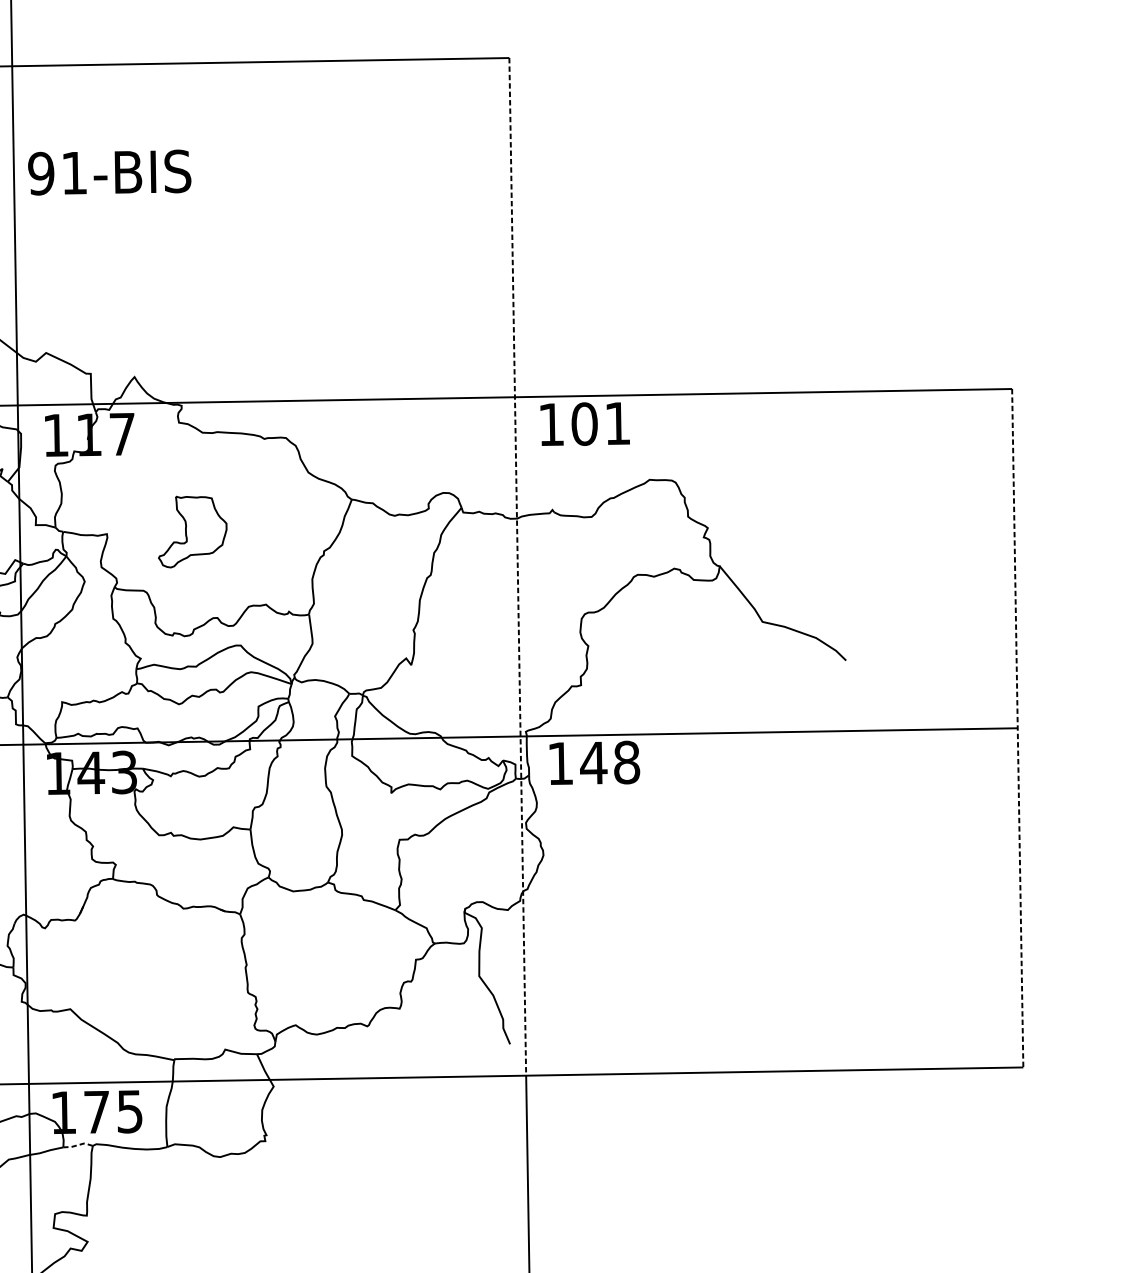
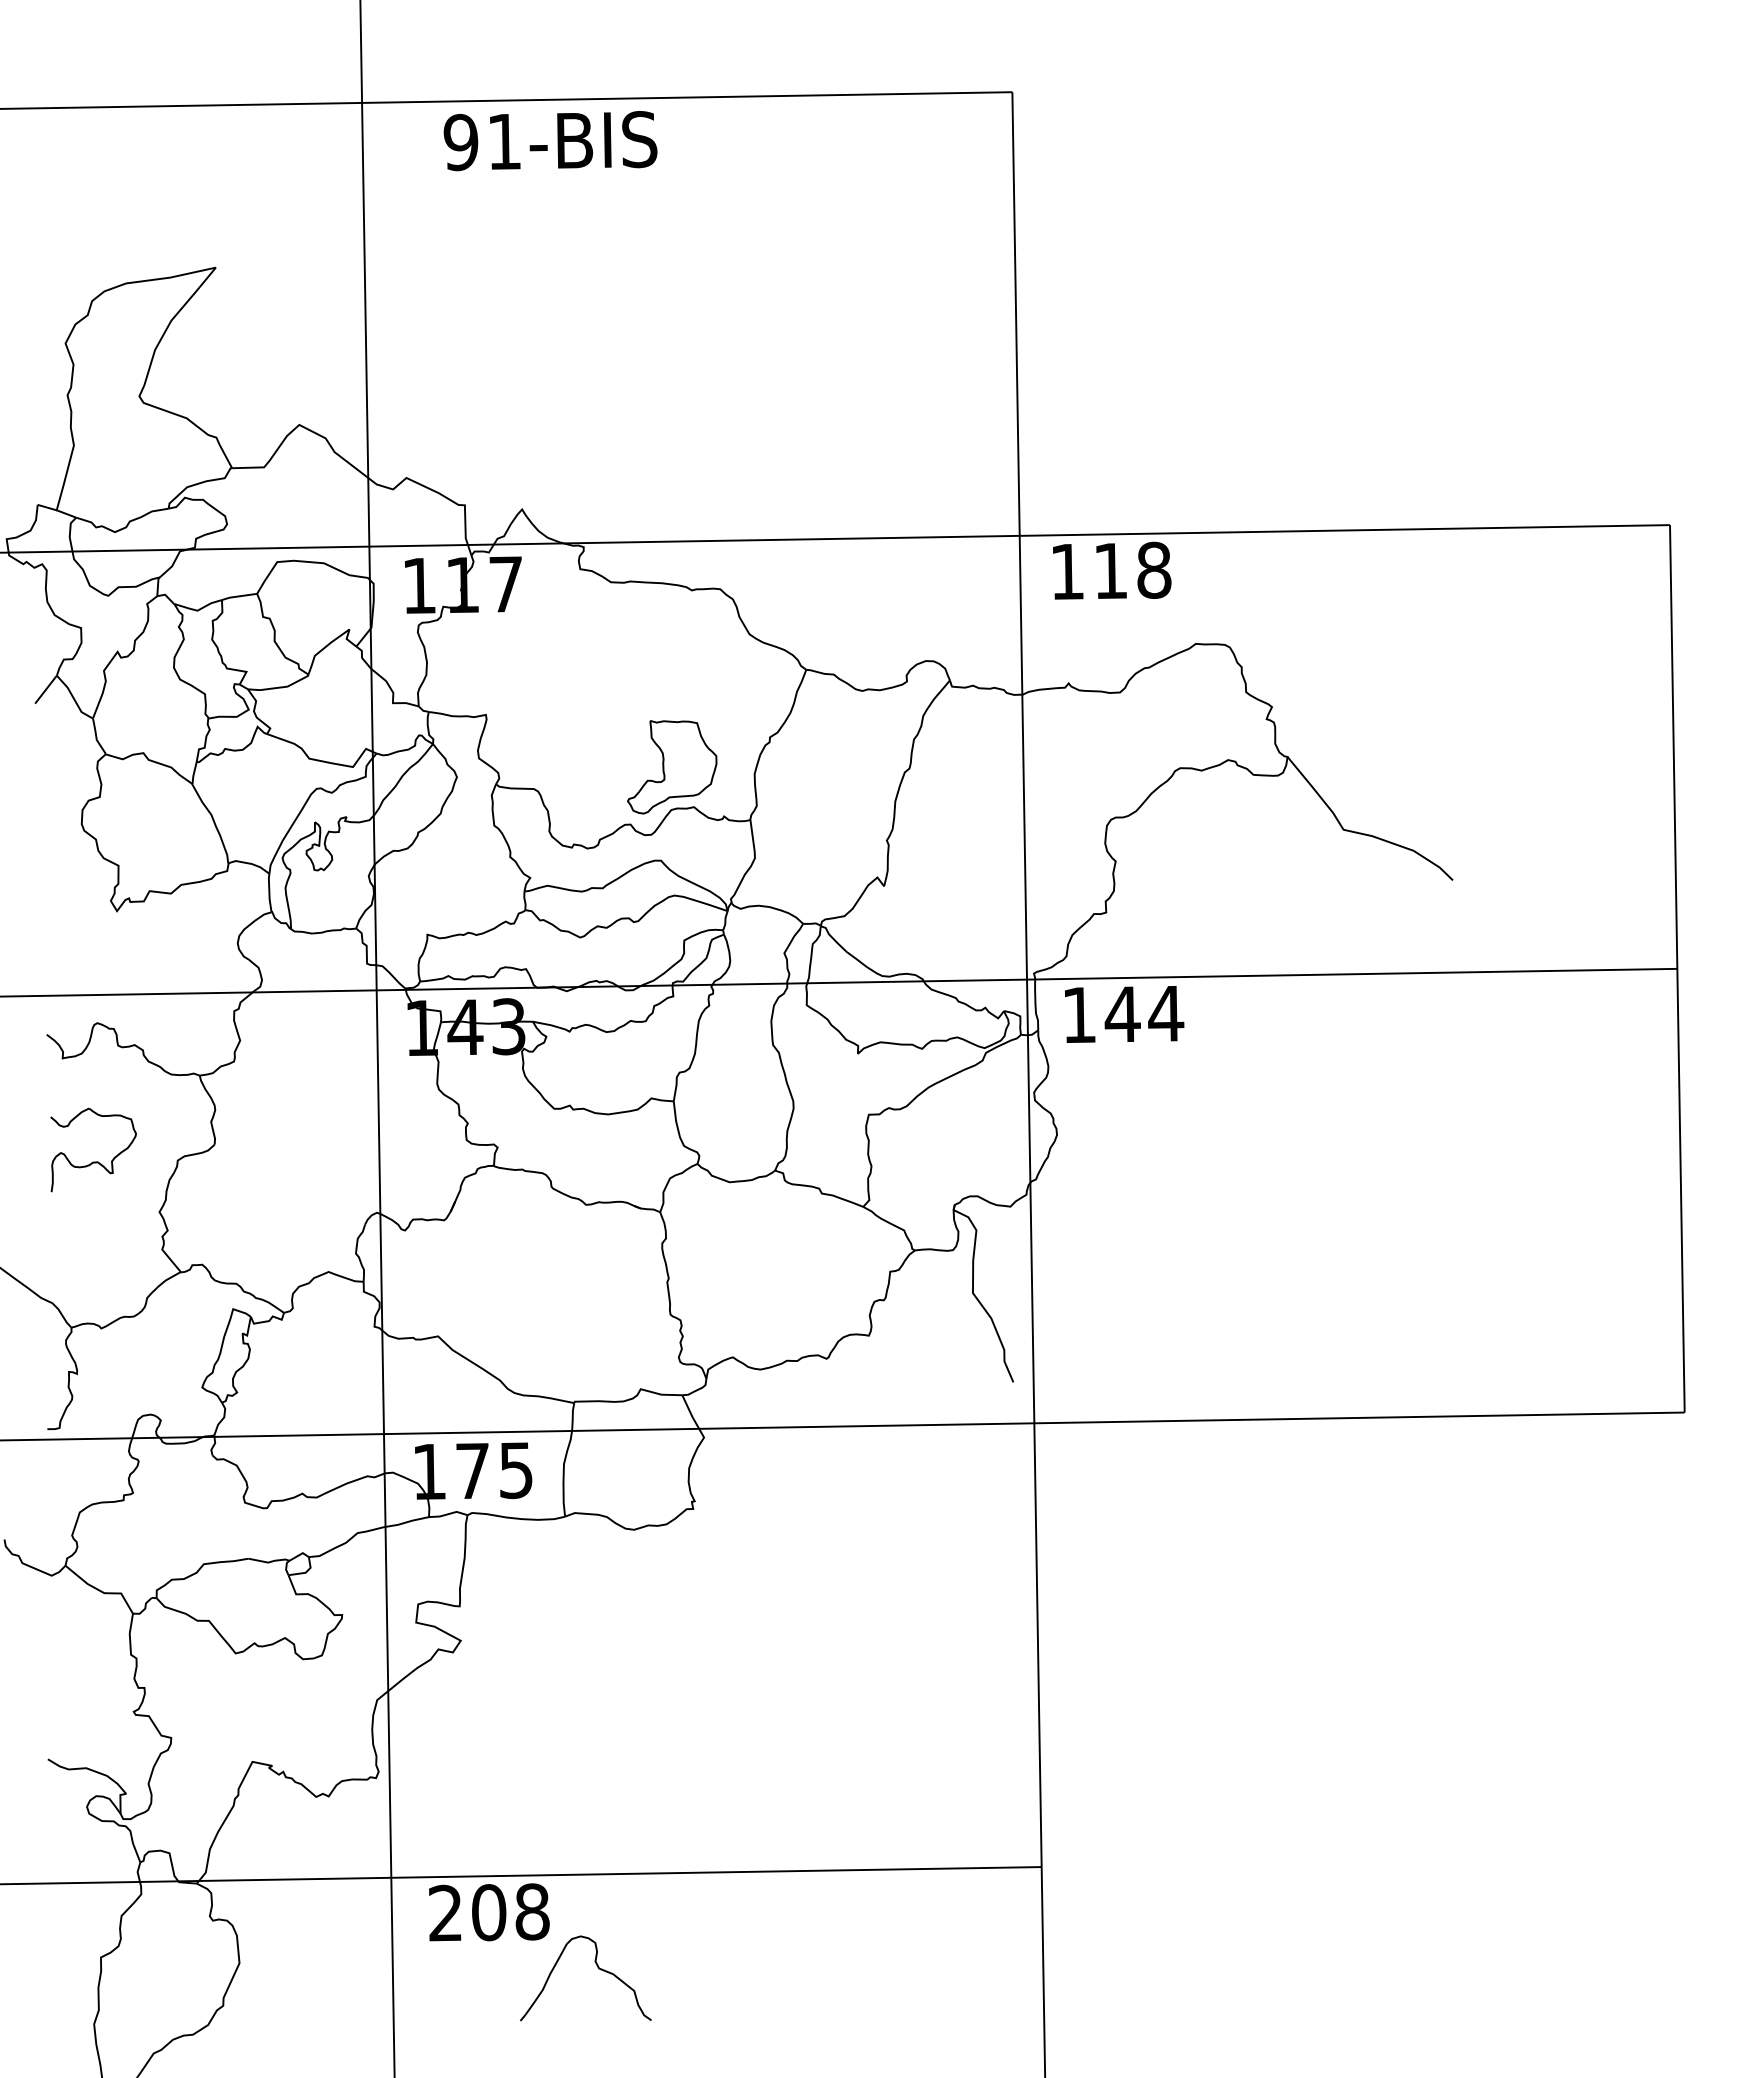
text: (109, 172) -> (550, 141), moved
text: (601, 423) -> (1132, 570), 101 -> 118
part: (192, 532) -> (672, 767), moved
line: (517, 566) -> (1023, 757), dashed -> solid
line: (1017, 727) -> (1677, 968), dashed -> solid
text: (627, 762) -> (1166, 1013), 148 -> 144
line: (78, 1145) -> (448, 1514), dashed -> solid

